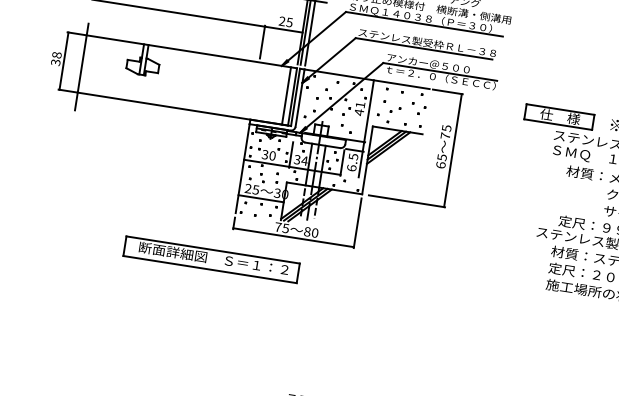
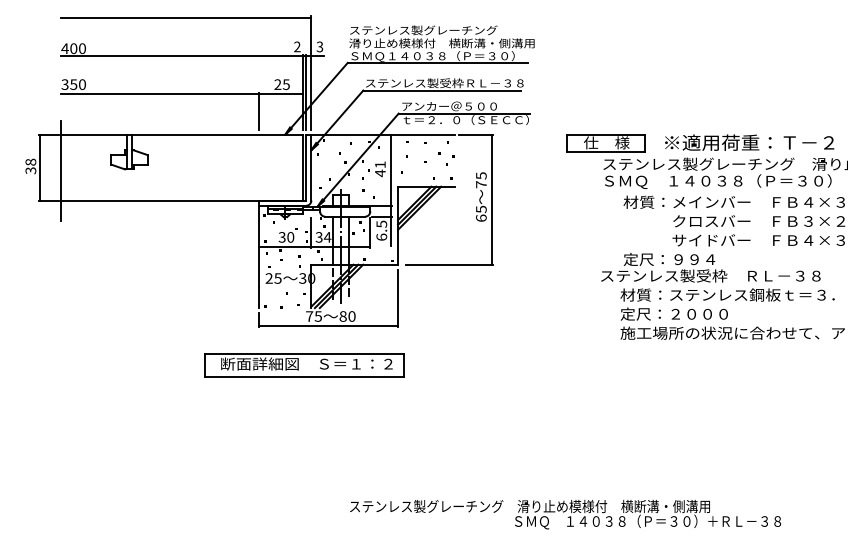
line: (286, 95) -> (295, 167), removed
line: (261, 198) -> (285, 287), removed
part: (211, 259) -> (304, 365), moved

